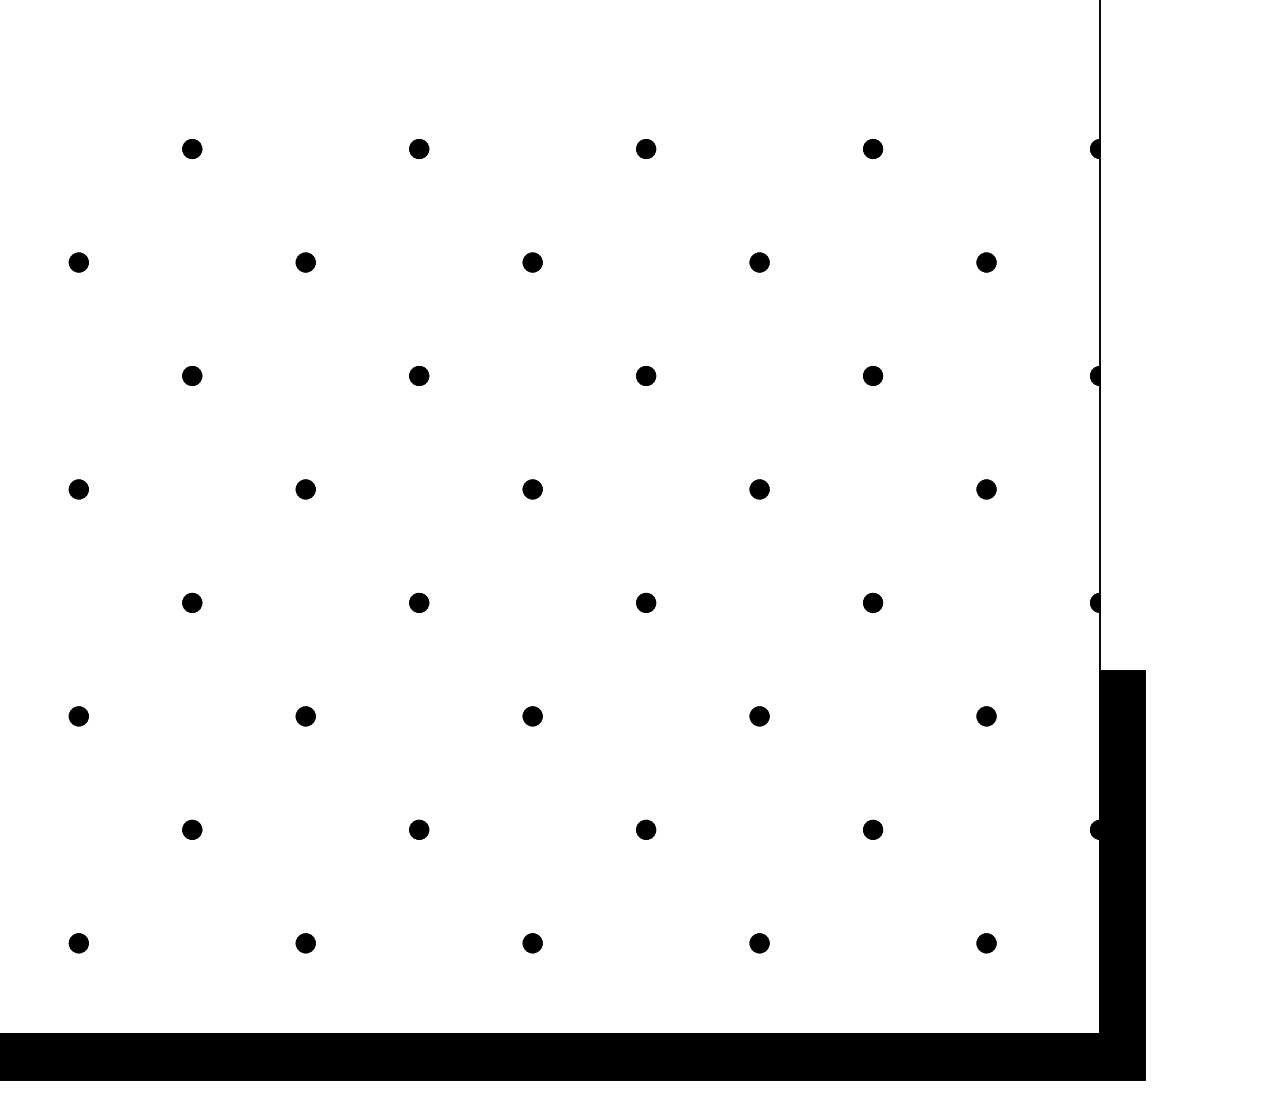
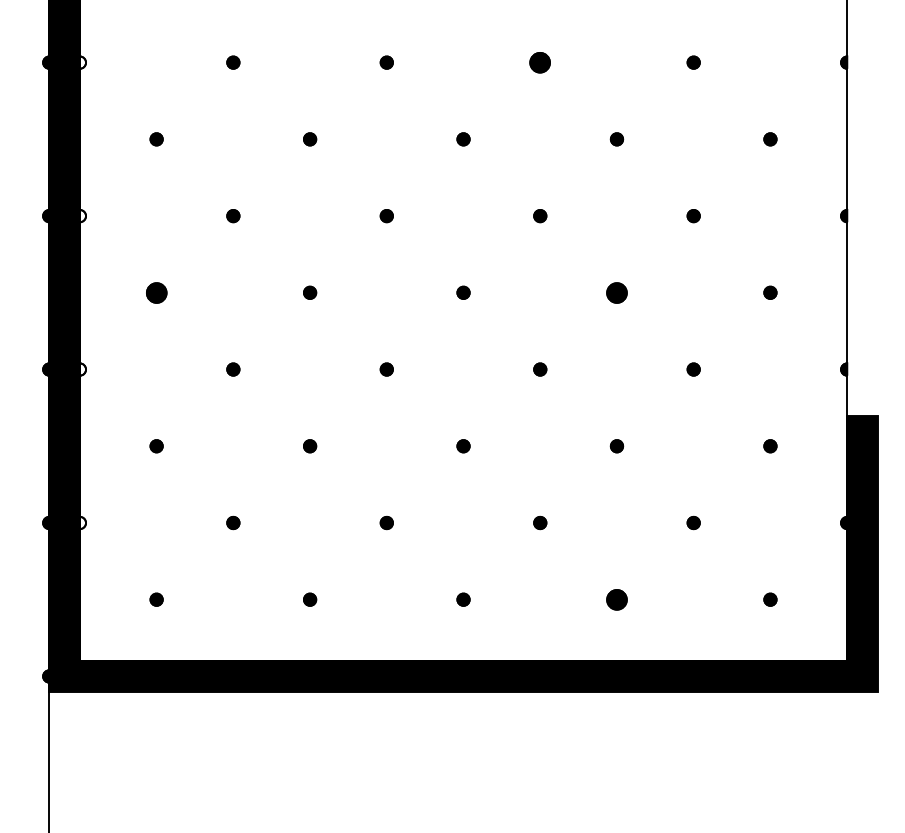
part: (646, 148) -> (540, 62), size x1.6
part: (78, 488) -> (156, 292), size x1.6
part: (758, 488) -> (616, 292), size x1.6
part: (758, 942) -> (616, 599), size x1.6

